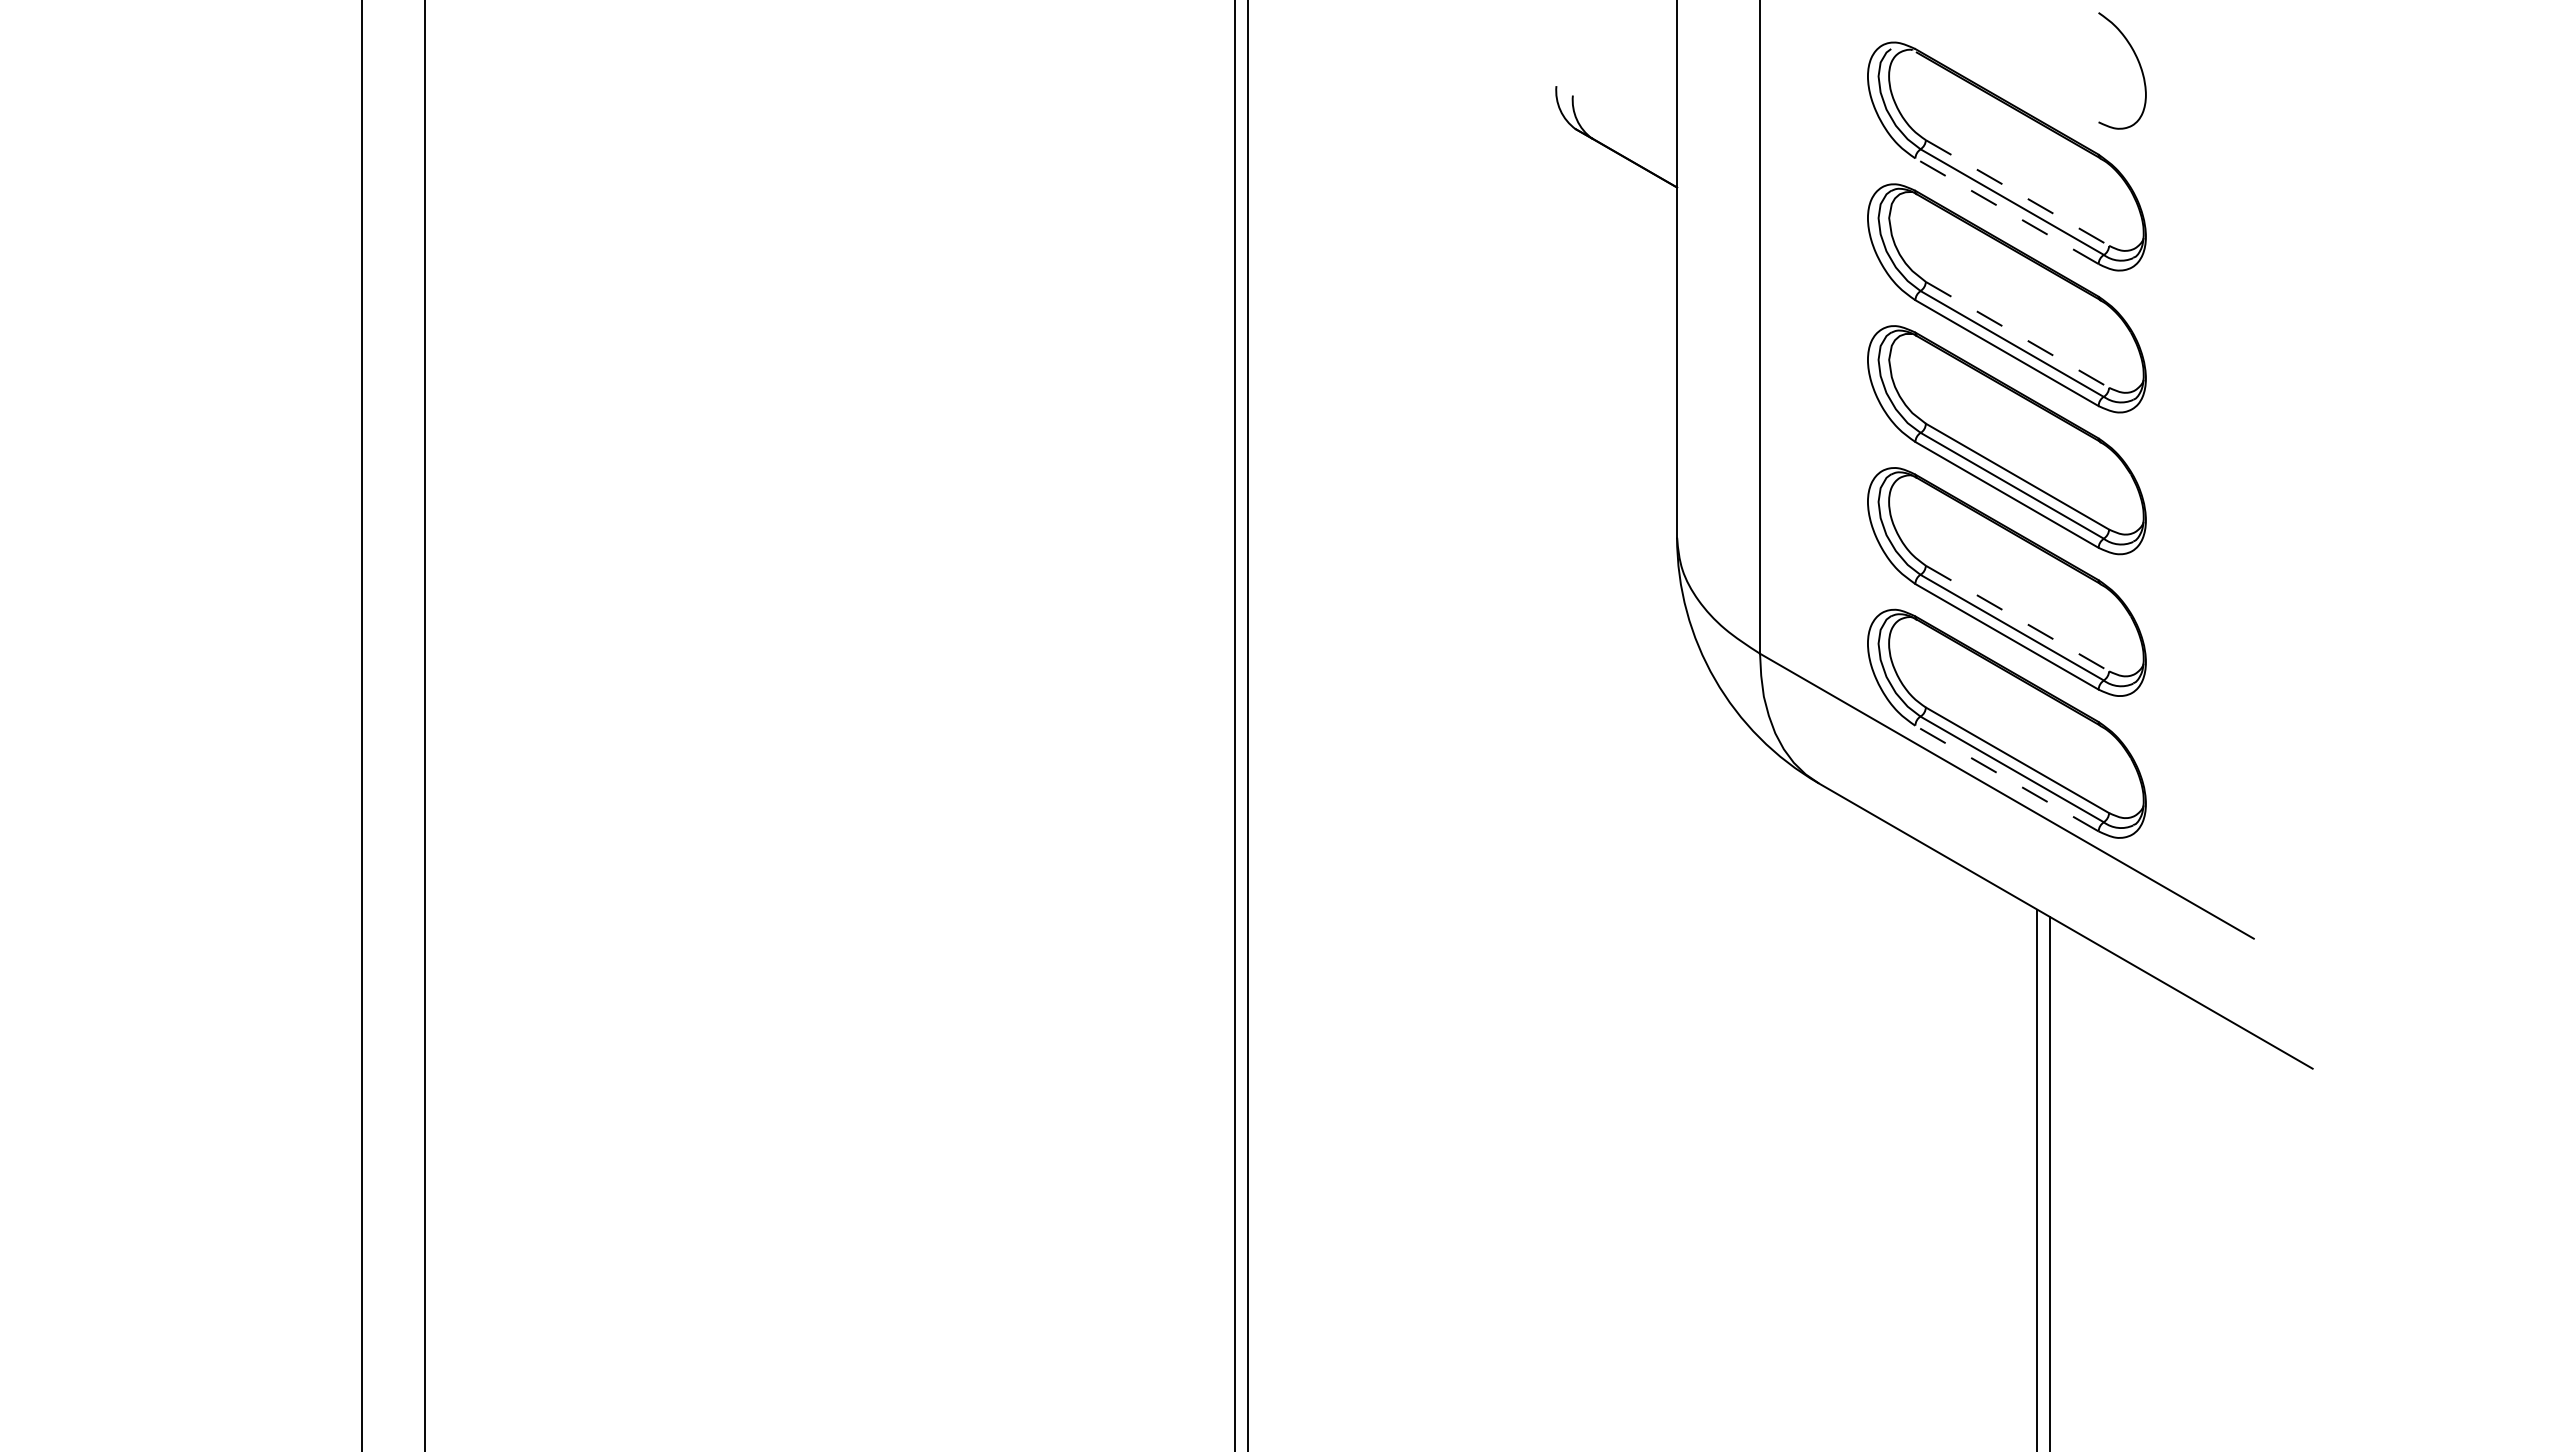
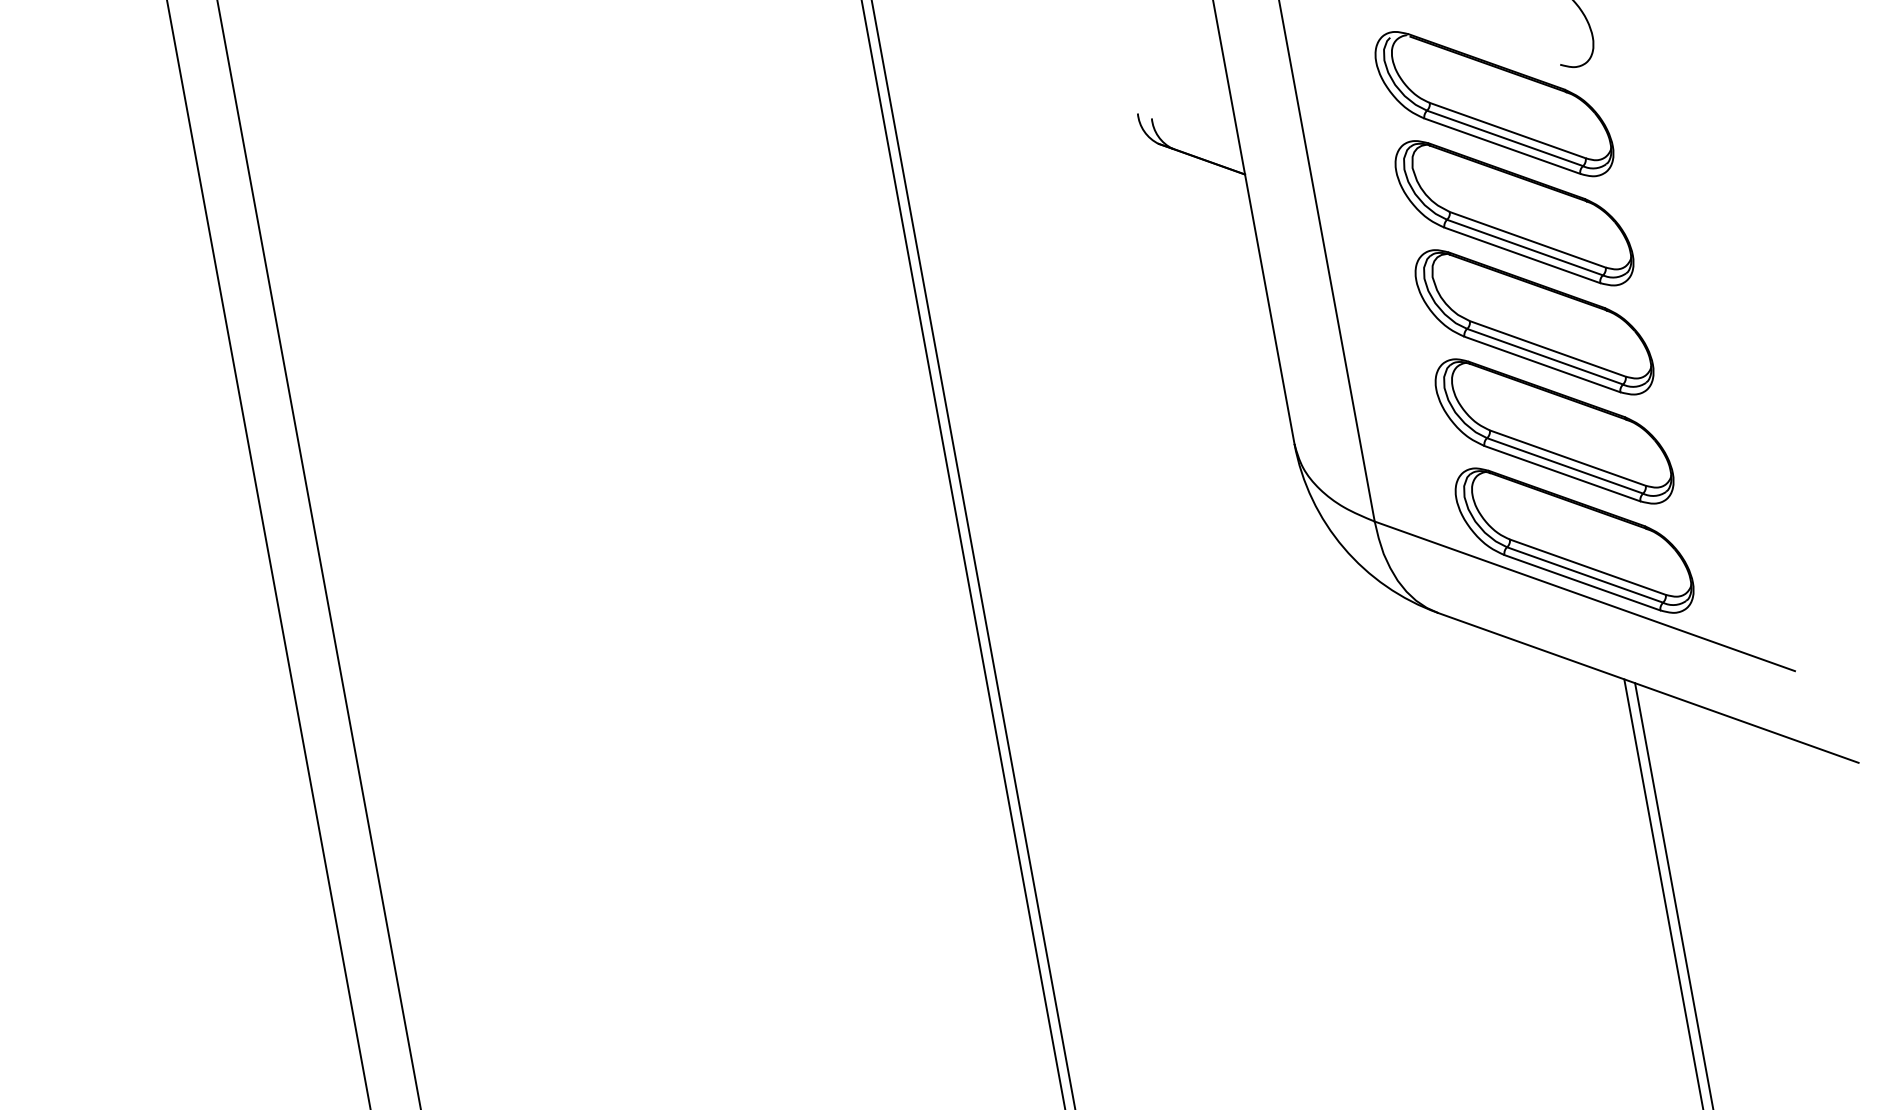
line: (2017, 192) -> (1507, 130), dashed -> solid
line: (2006, 211) -> (1501, 146), dashed -> solid
line: (2017, 334) -> (1527, 239), dashed -> solid
line: (2017, 618) -> (1567, 458), dashed -> solid
line: (2006, 778) -> (1582, 582), dashed -> solid

